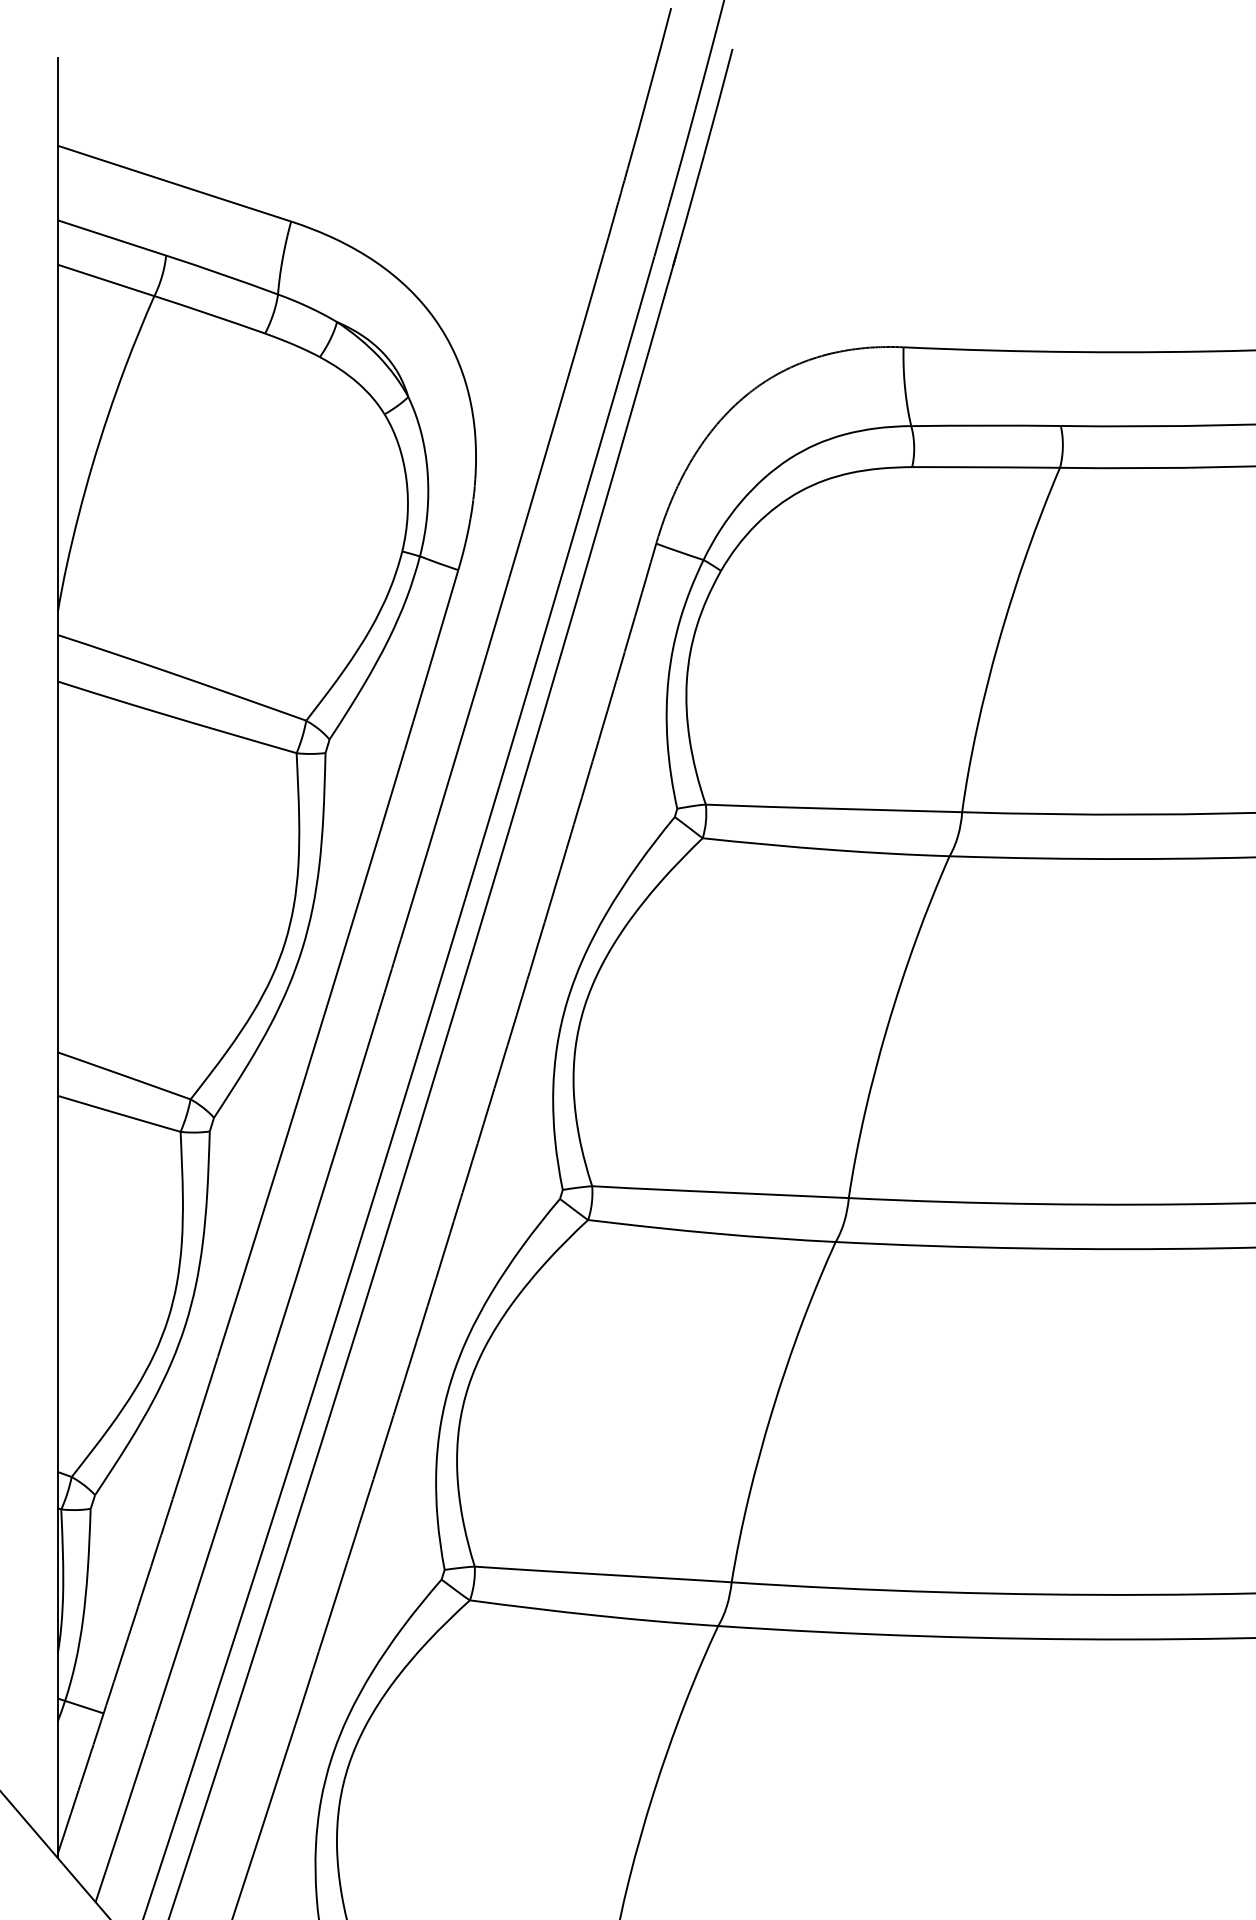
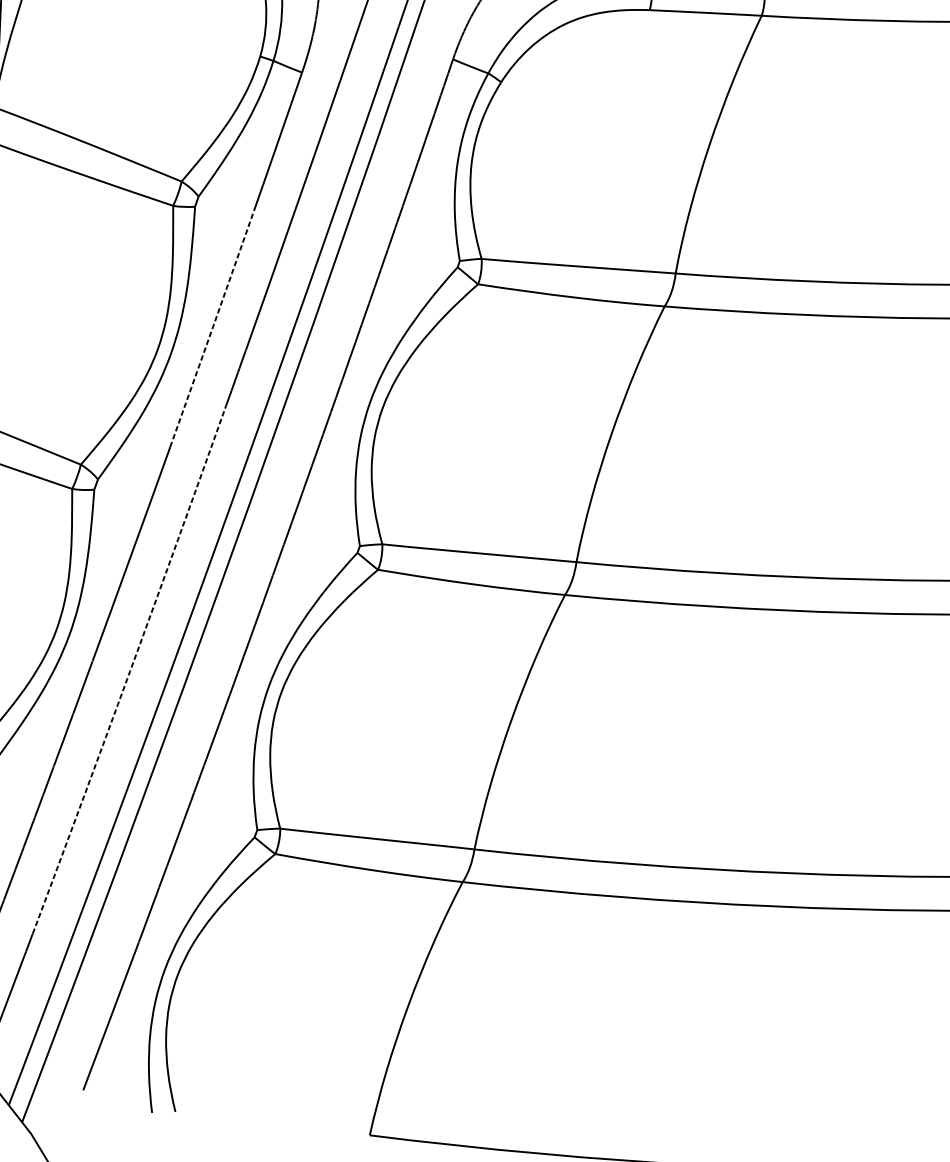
arc: (356, 910) -> (213, 327), solid -> dashed
arc: (267, 1368) -> (129, 671), solid -> dashed

